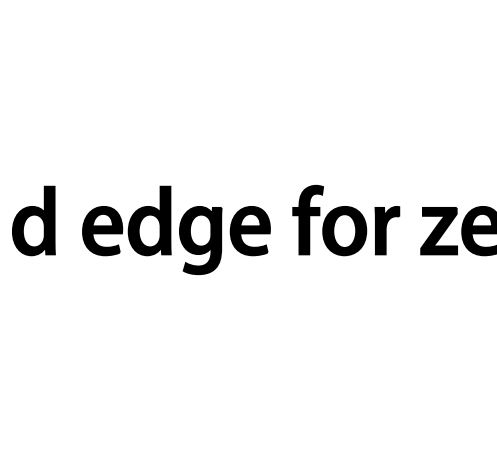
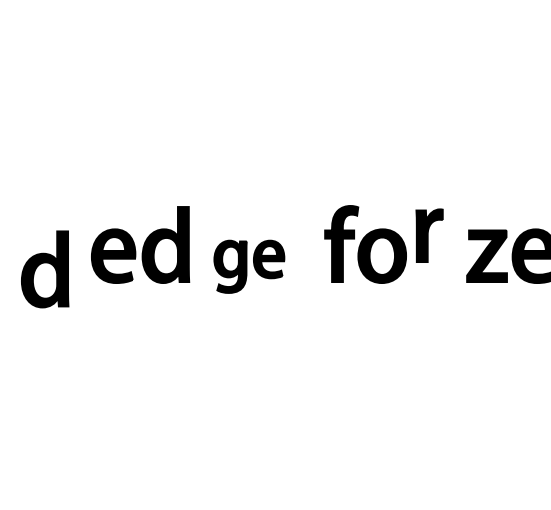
part: (33, 220) -> (44, 268), moved
part: (387, 230) -> (429, 235), moved
part: (224, 240) -> (248, 266), size x0.7

